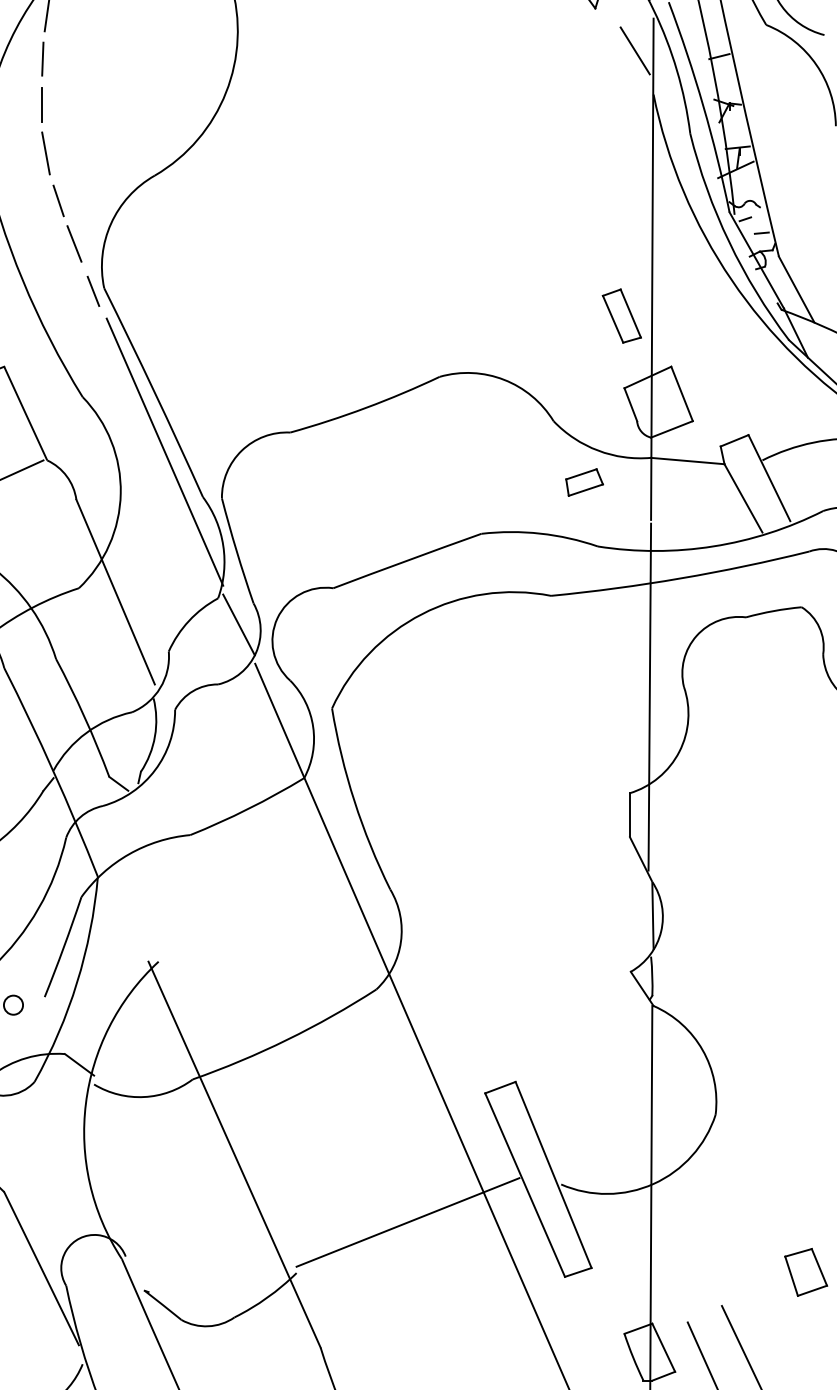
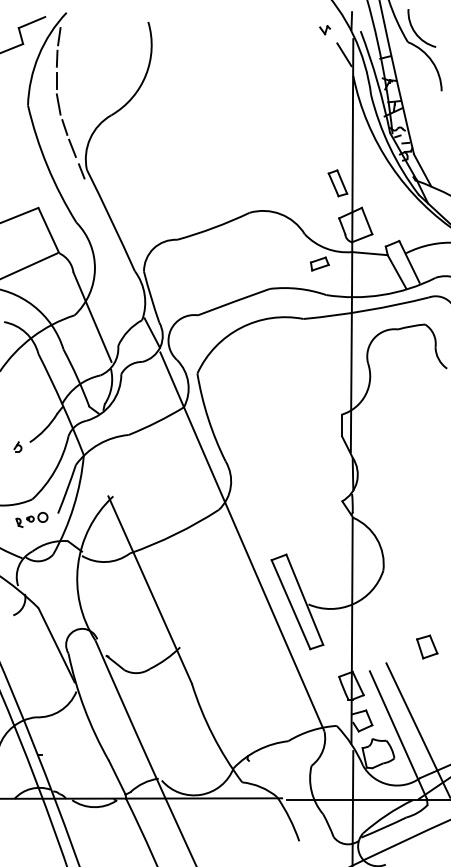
line: (165, 452) -> (116, 249), removed
line: (408, 1221) -> (234, 622), removed

